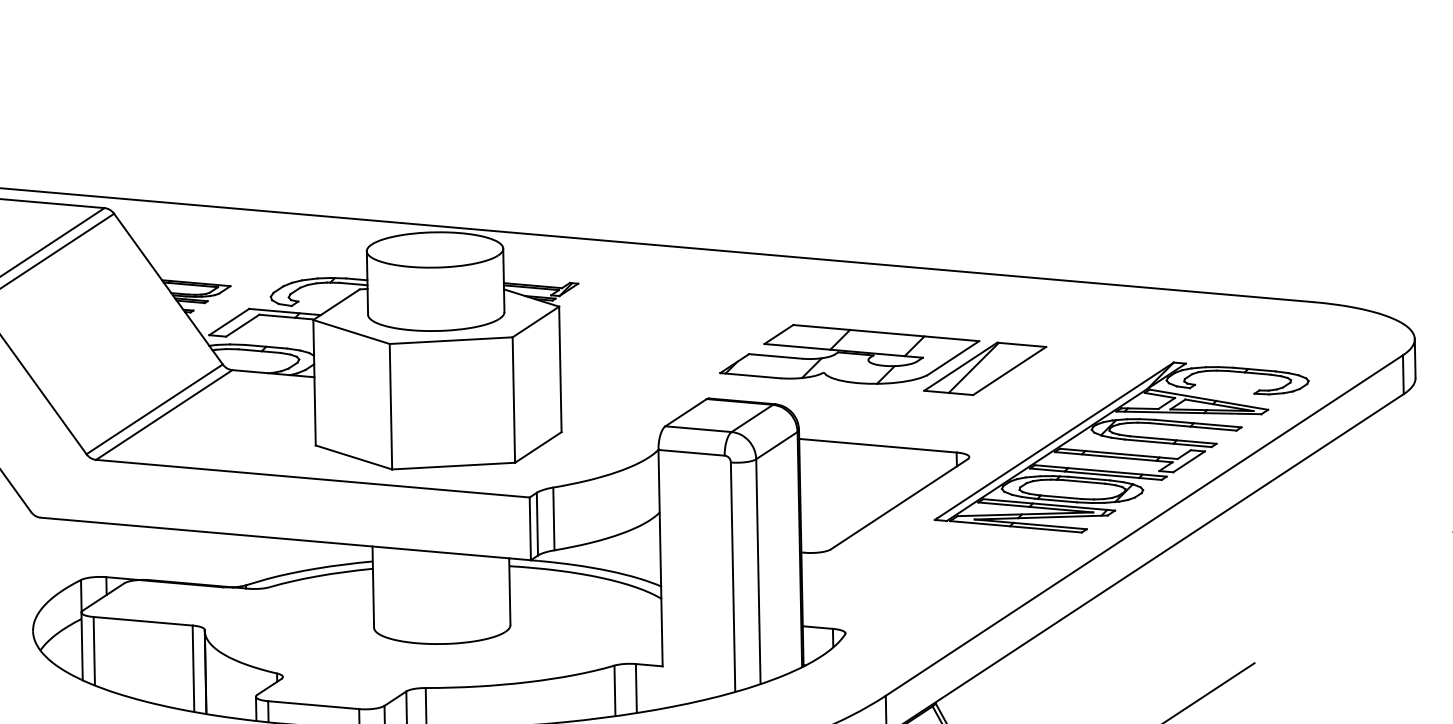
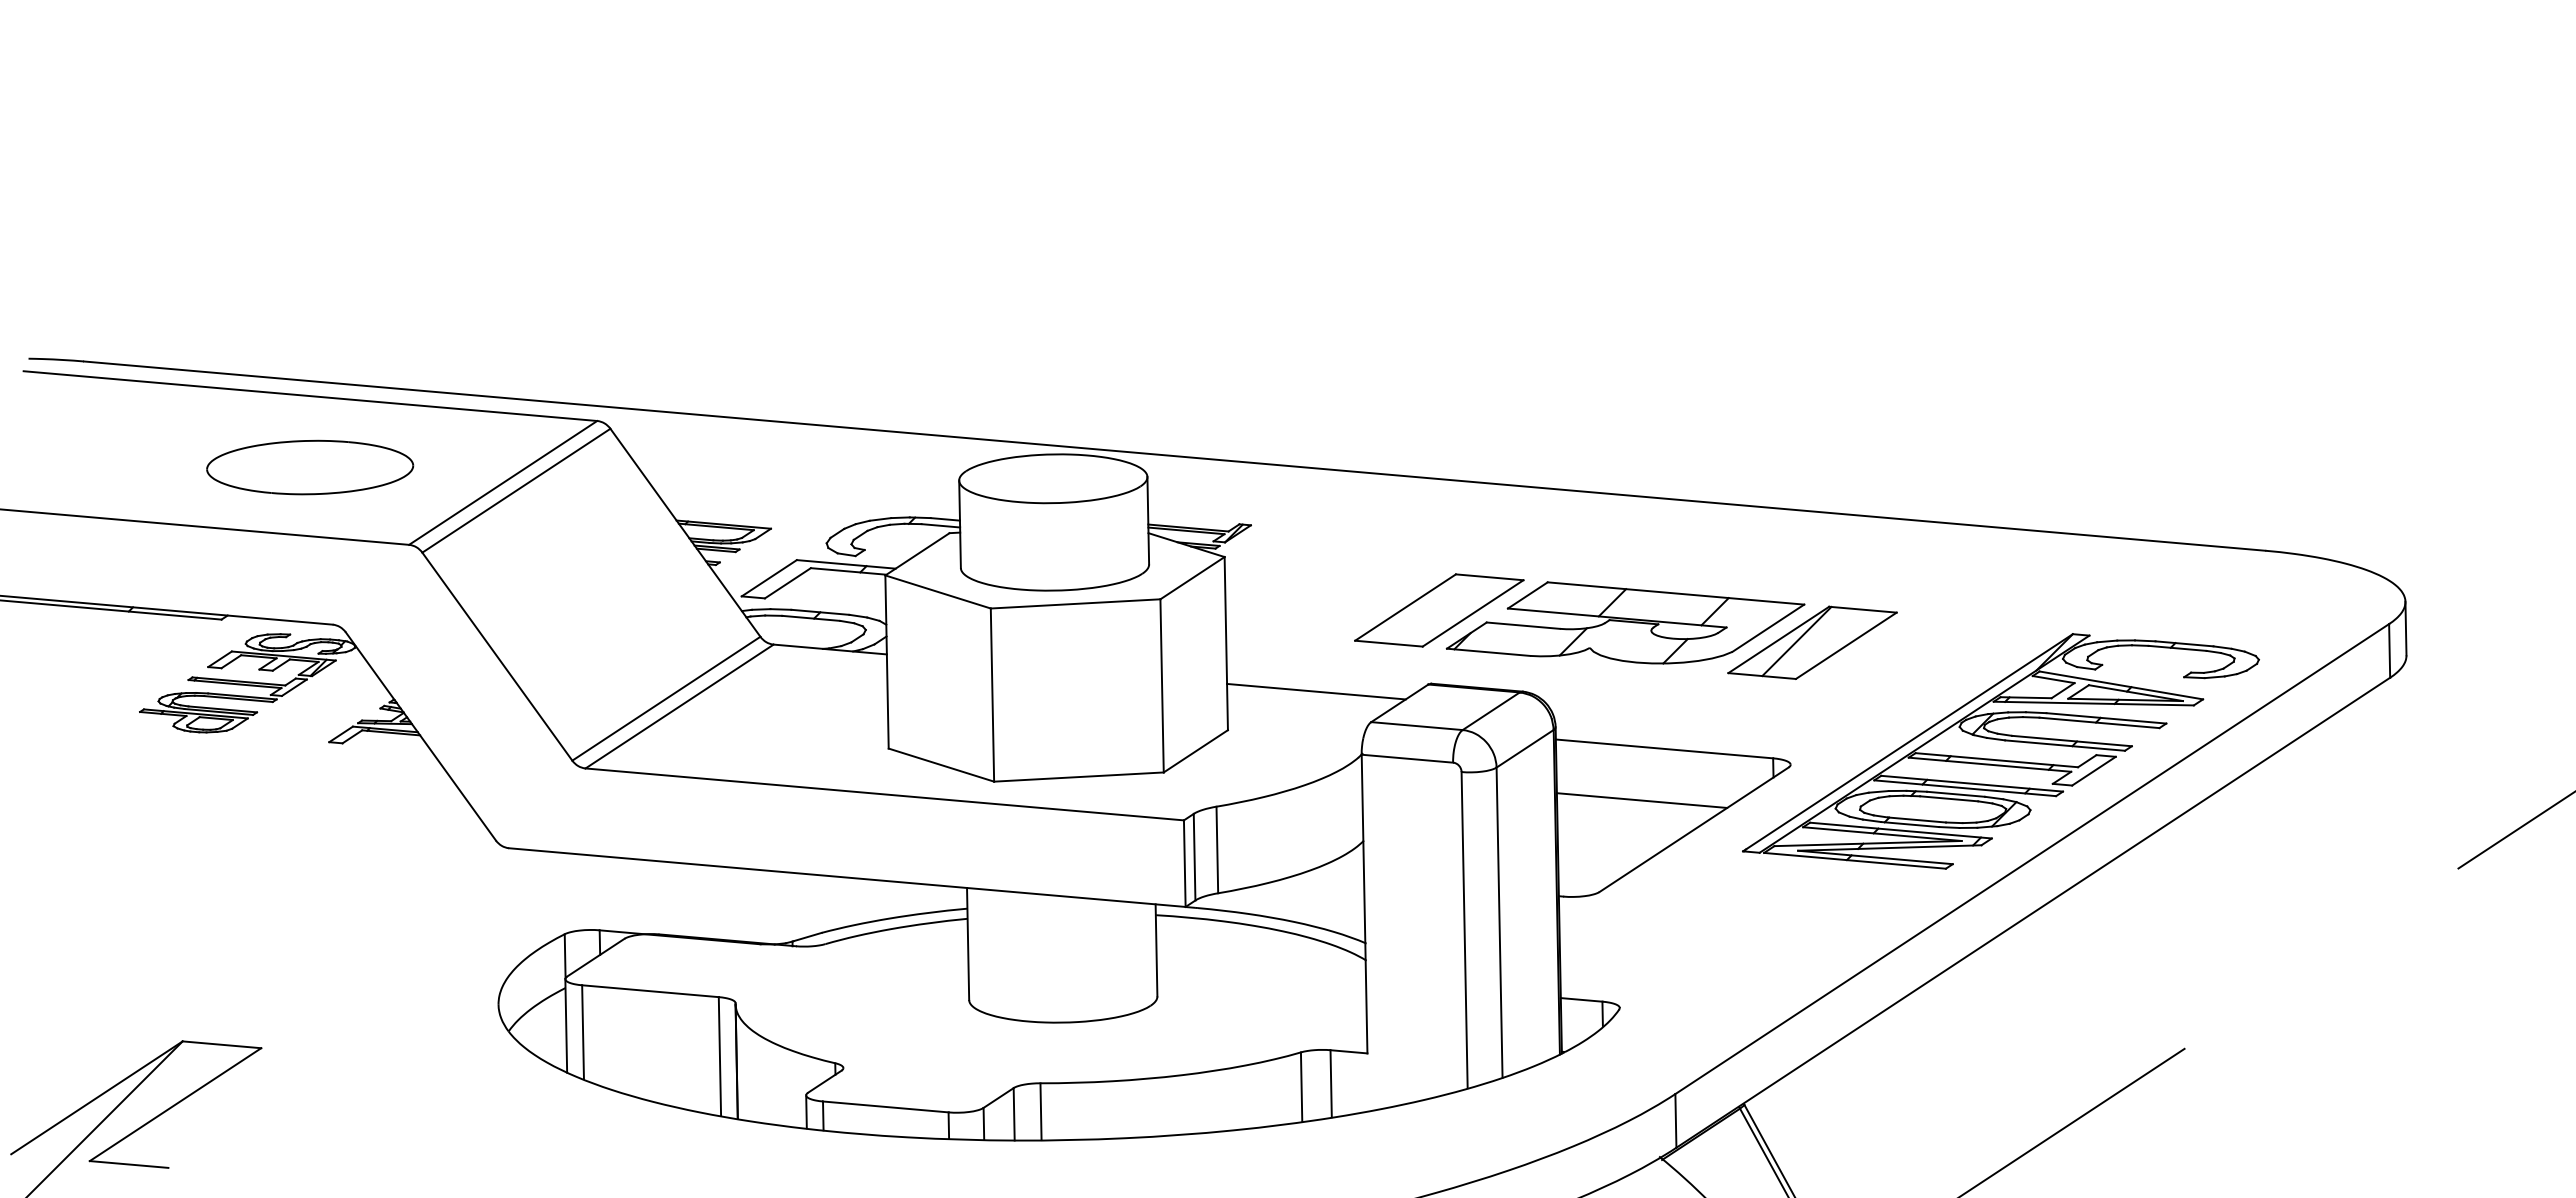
part: (714, 345) -> (1439, 610), added
line: (625, 404) -> (1316, 691), added
line: (861, 483) -> (1641, 800), added

